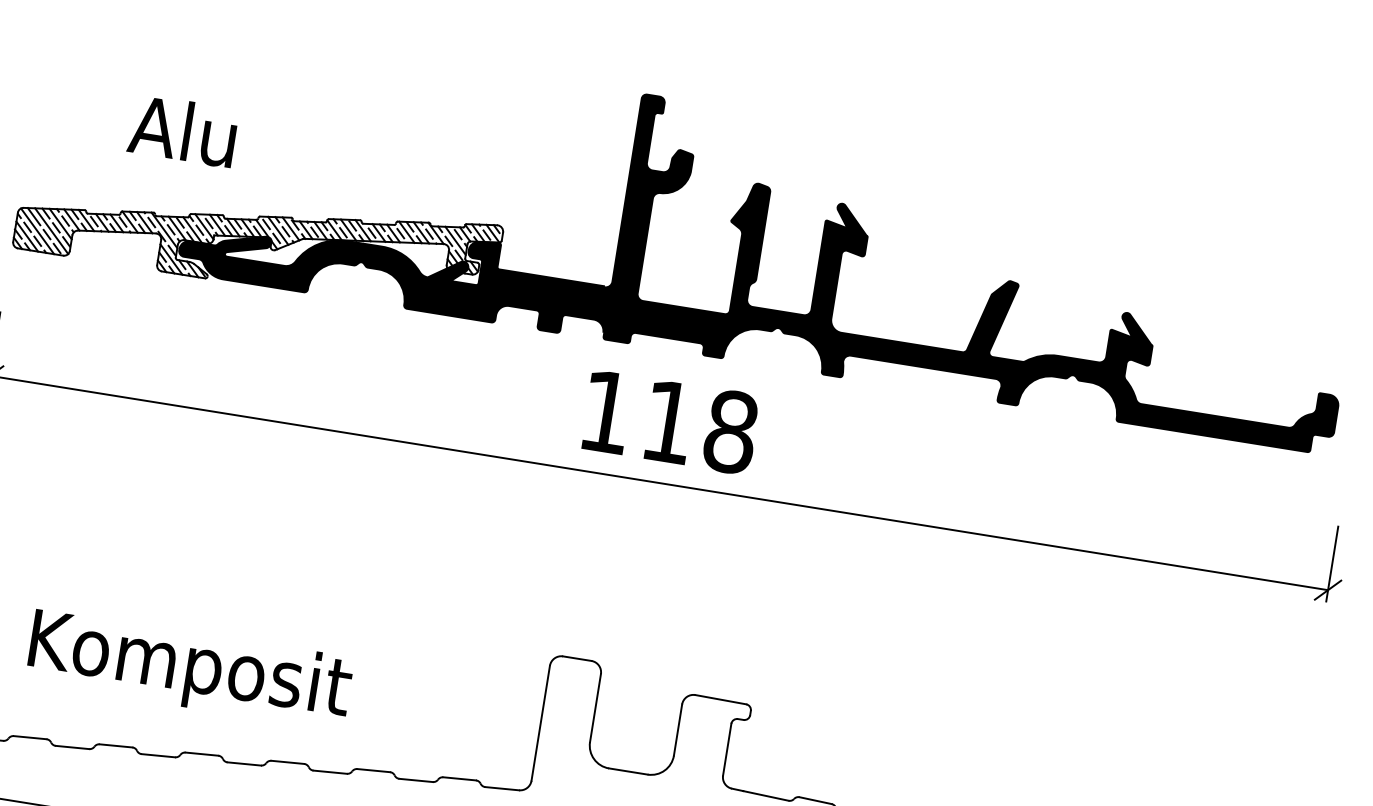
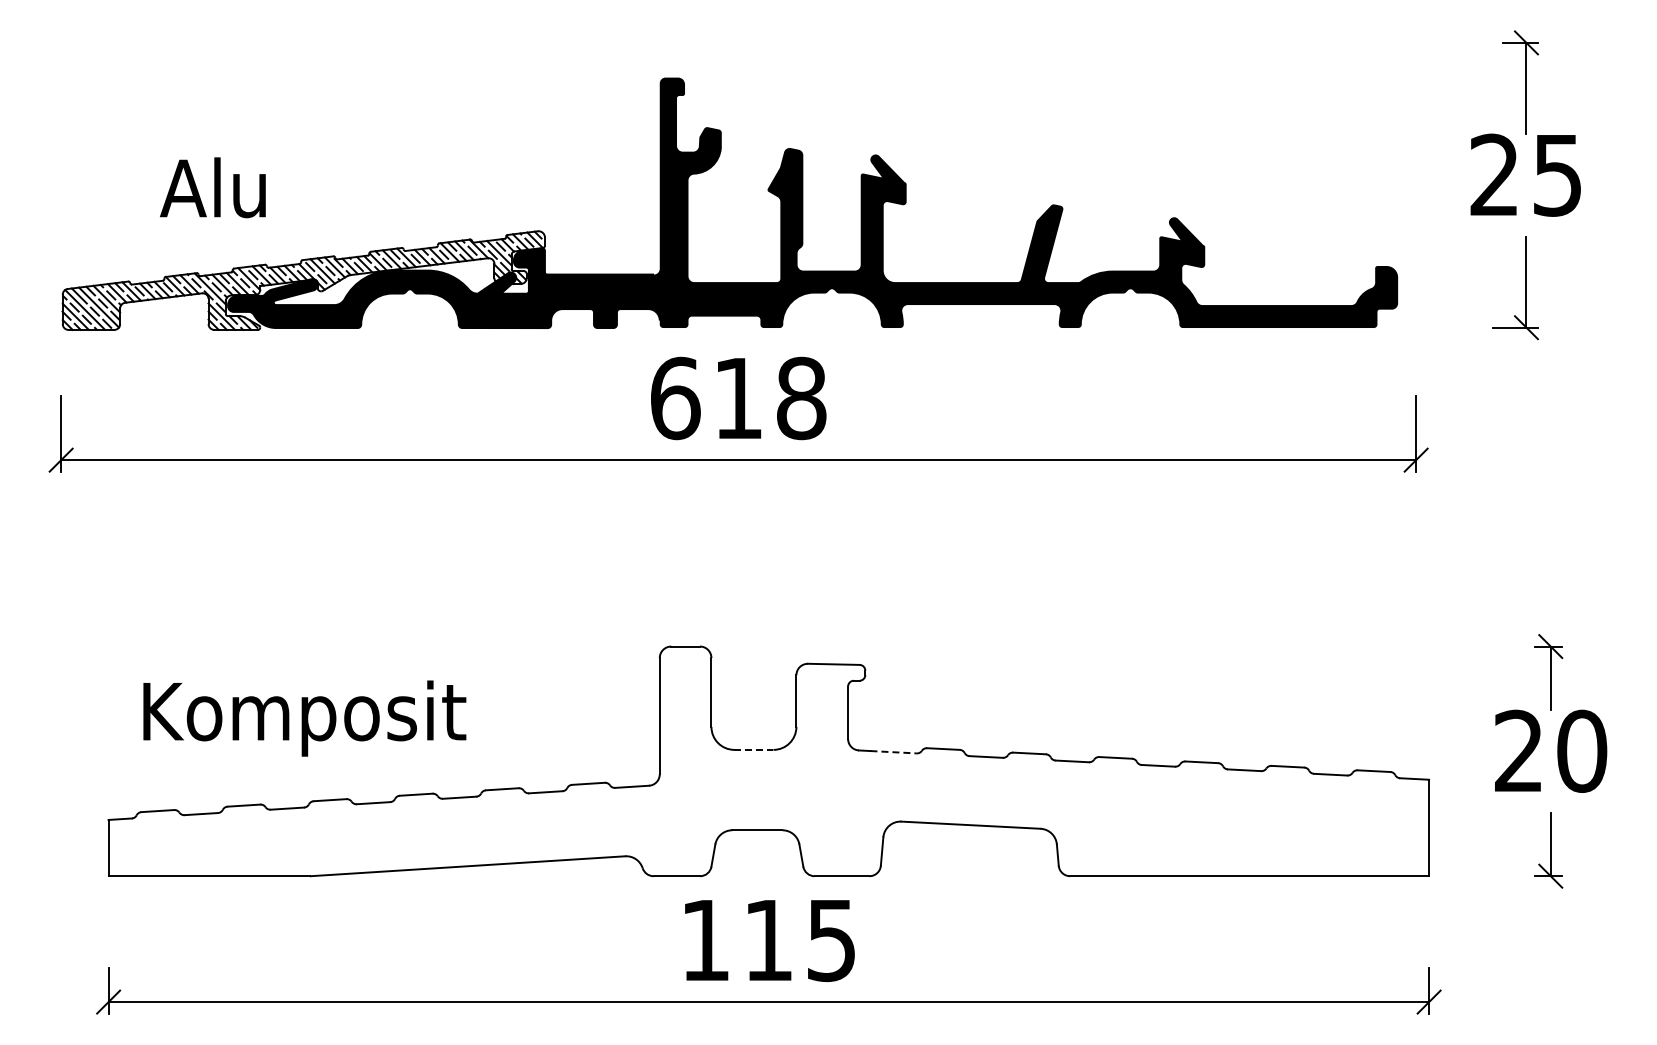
text: (606, 412) -> (675, 398), 118 -> 618
line: (628, 771) -> (753, 749), solid -> dashed
line: (766, 796) -> (894, 752), solid -> dashed

